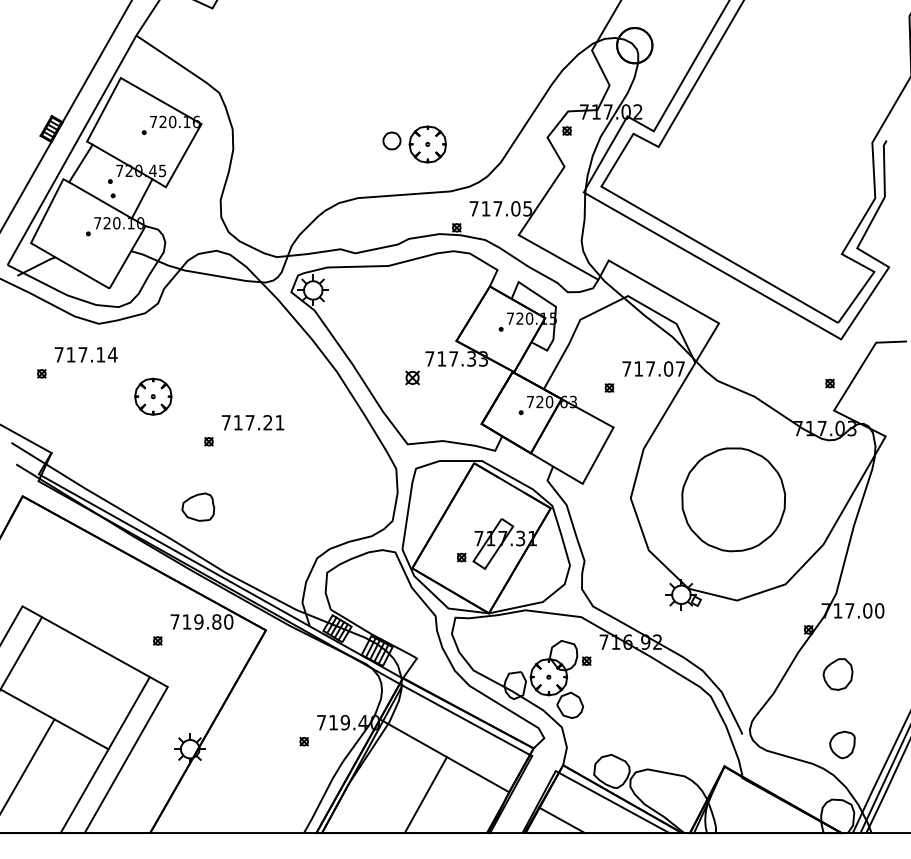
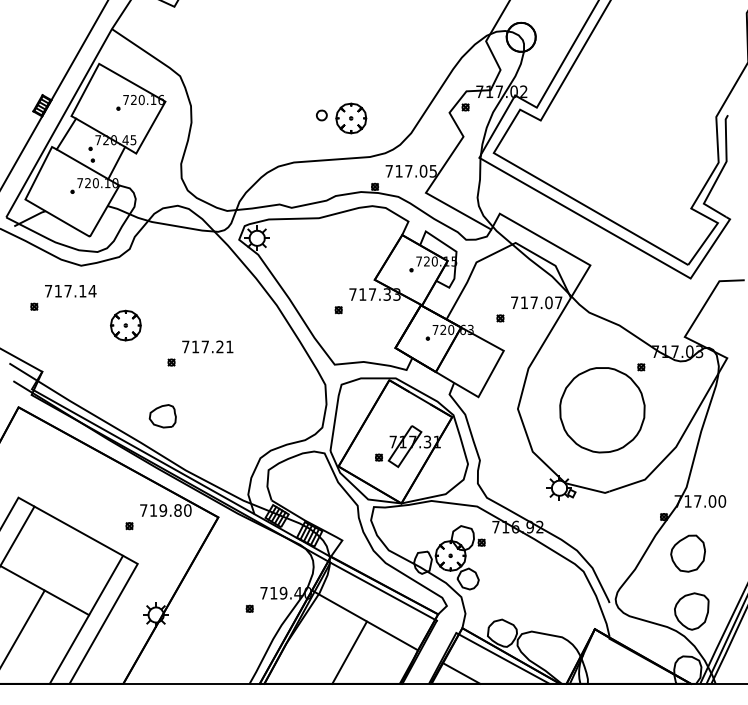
part: (391, 140) -> (321, 115), size x0.71
part: (412, 377) -> (338, 309), size x0.62
part: (829, 383) -> (640, 367), moved
part: (837, 674) -> (687, 553), size x1.43
part: (842, 744) -> (691, 611), size x1.67

